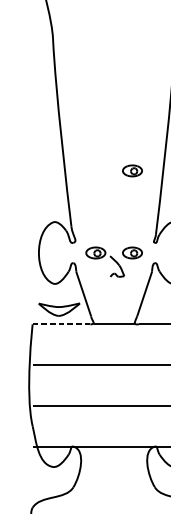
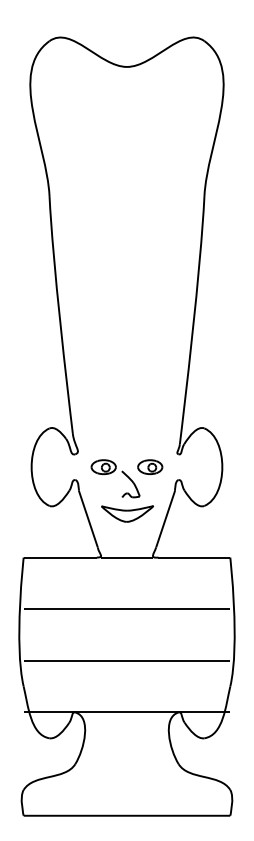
part: (132, 170) -> (150, 362), removed
part: (59, 309) -> (127, 513), moved
line: (61, 324) -> (60, 557), dashed -> solid

